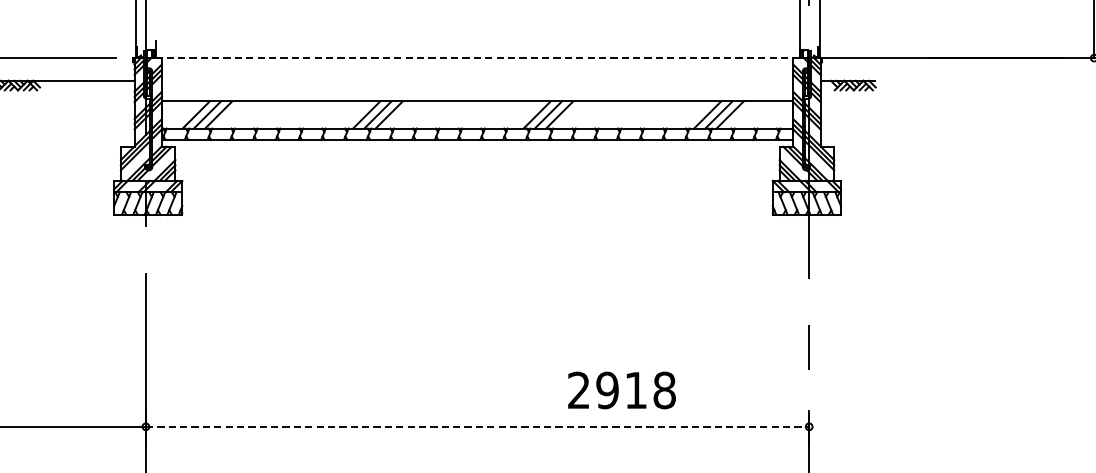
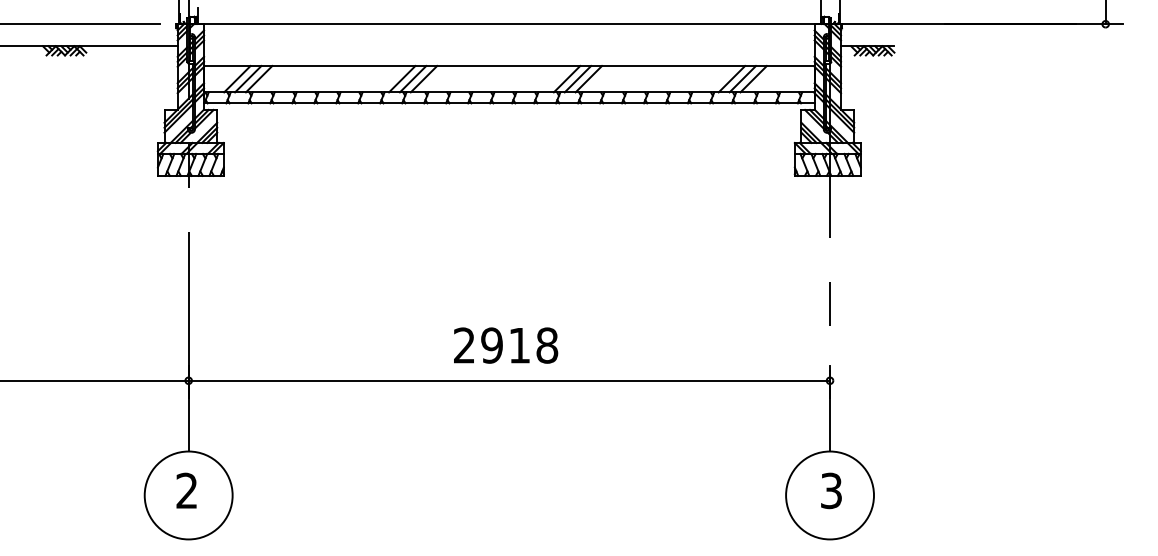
line: (467, 58) -> (499, 24), dashed -> solid
text: (622, 390) -> (506, 345), moved
line: (477, 426) -> (509, 380), dashed -> solid

